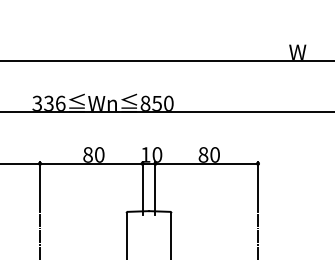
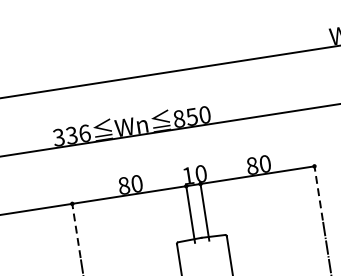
line: (40, 186) -> (76, 229), solid -> dashed
line: (258, 186) -> (318, 191), solid -> dashed

